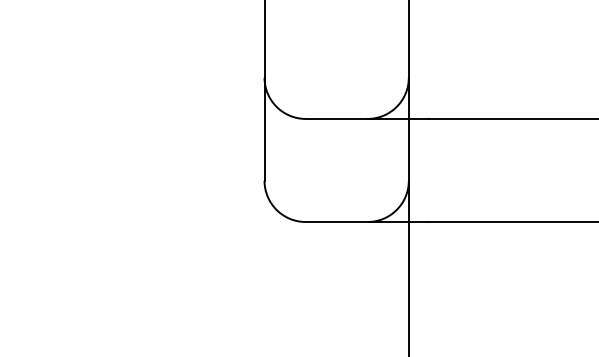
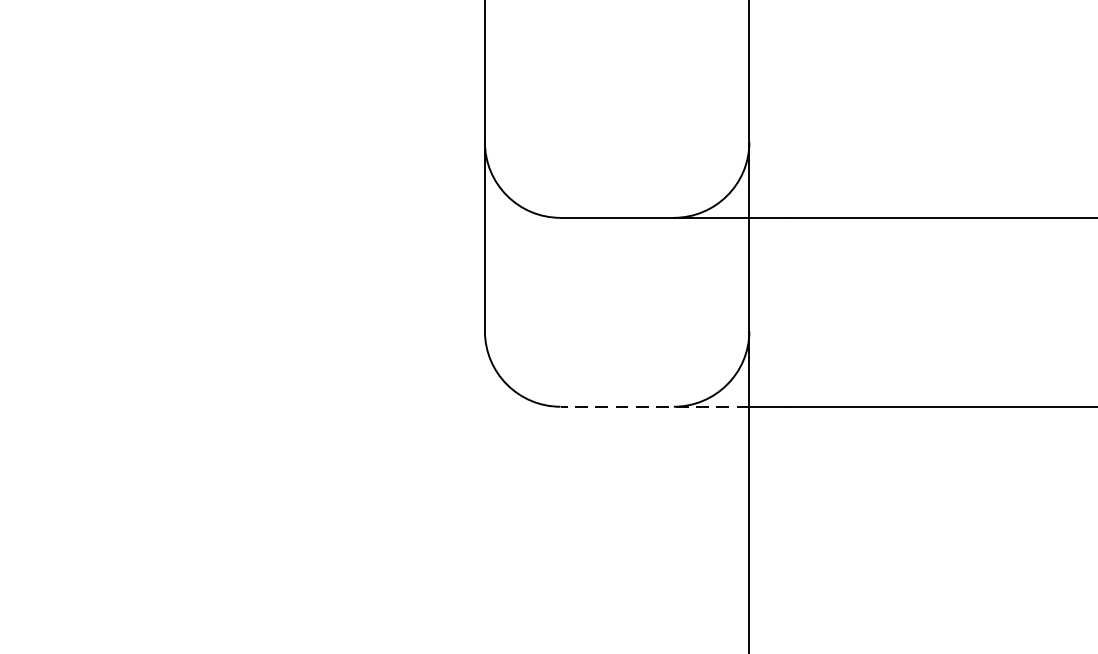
line: (357, 222) -> (655, 407), solid -> dashed

